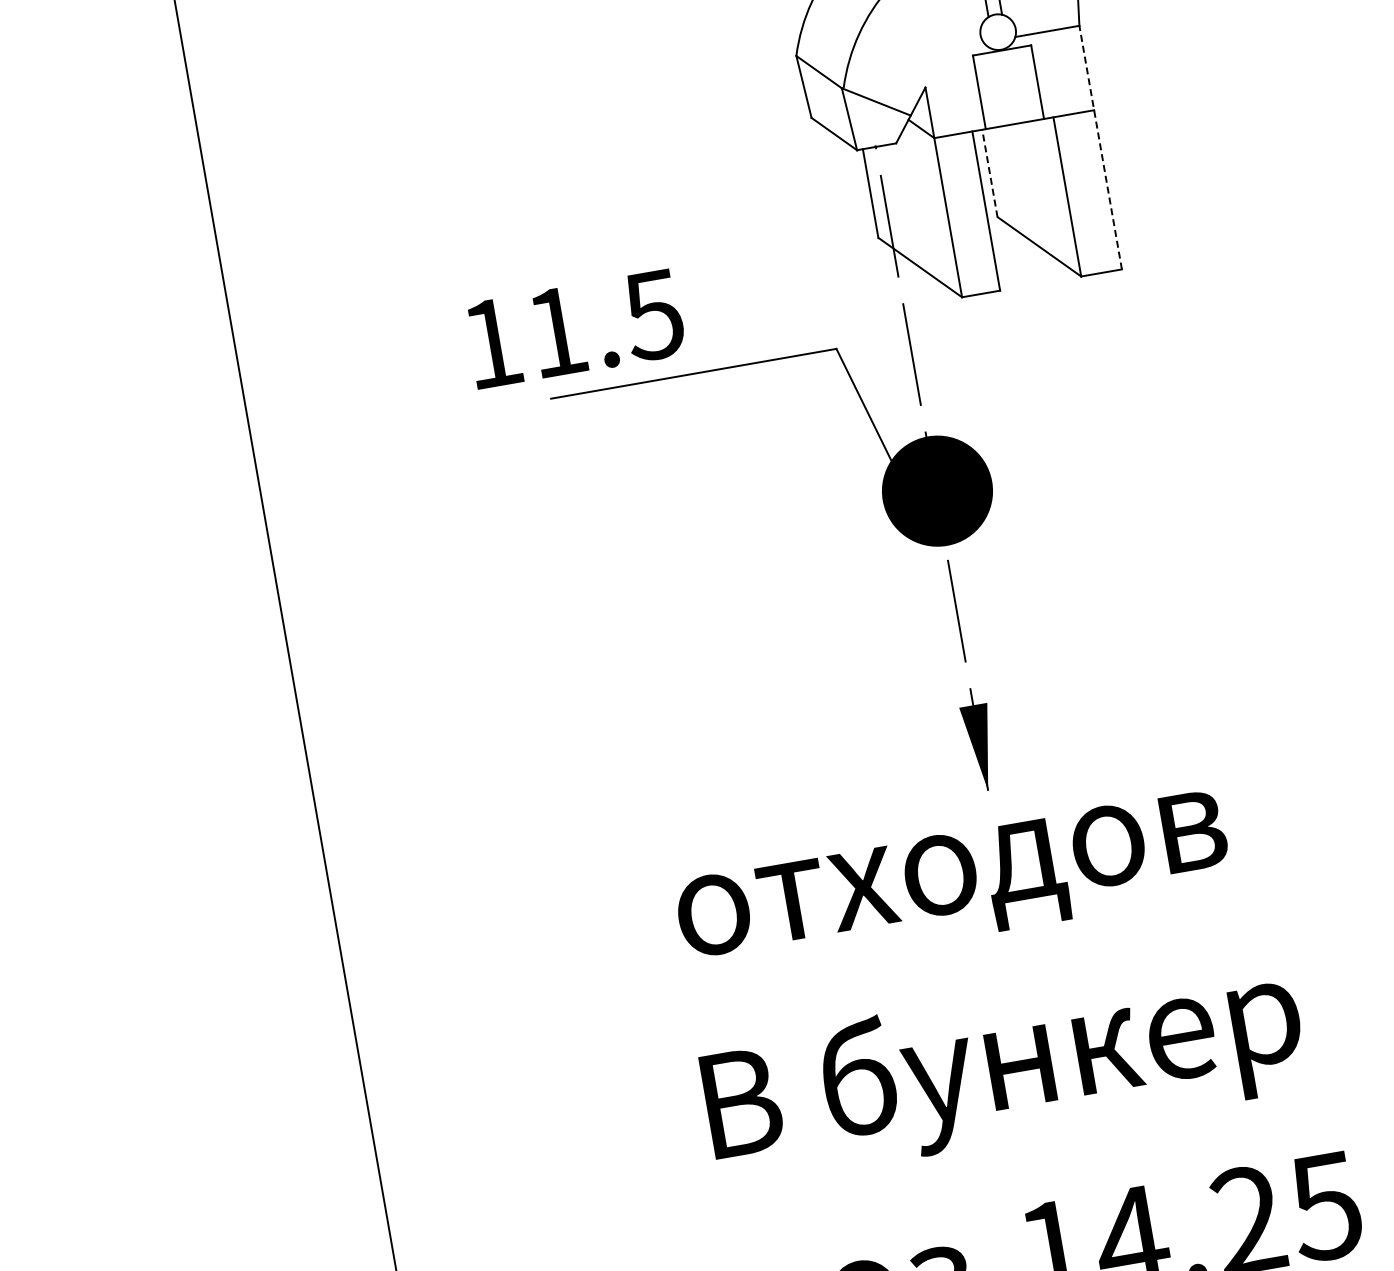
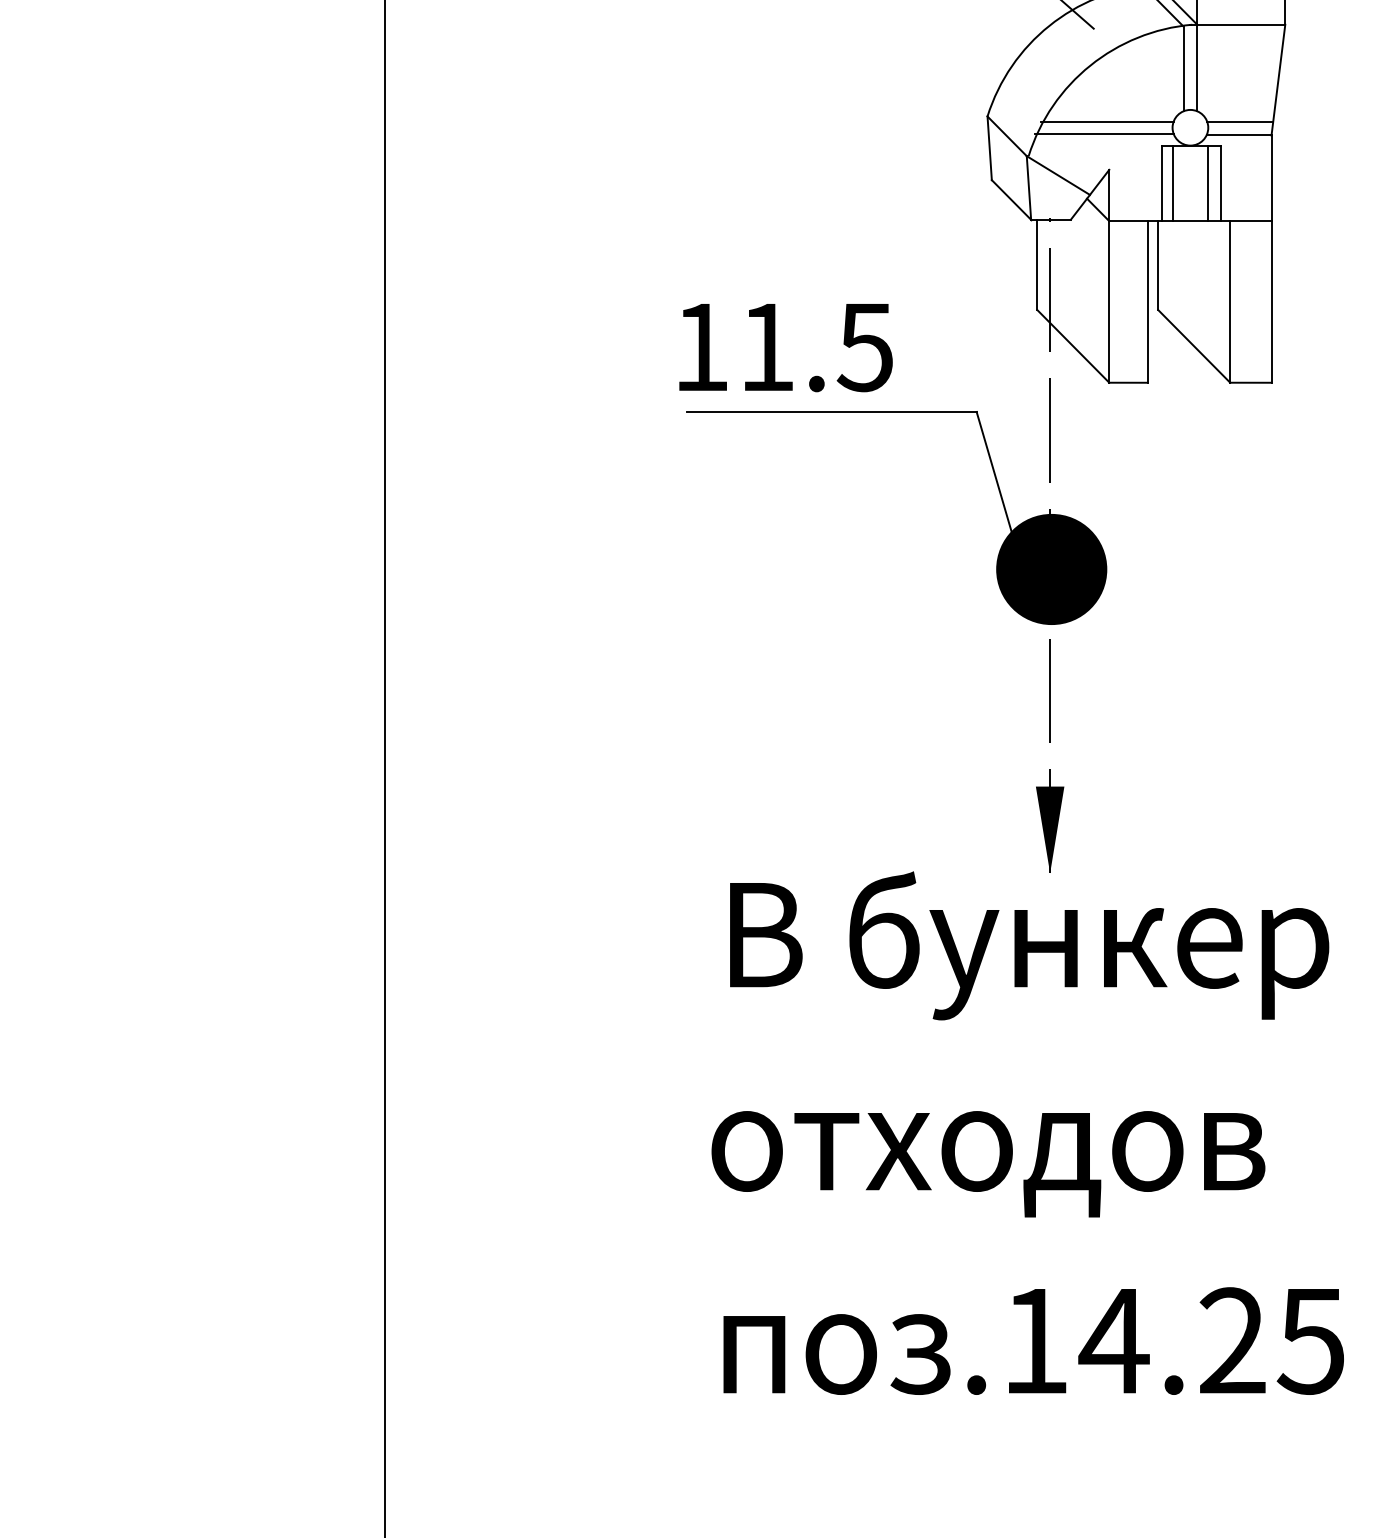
line: (1046, 17) -> (1240, 121), added
line: (915, 40) -> (1107, 121), added
line: (914, 53) -> (1104, 134), added
line: (1025, 83) -> (1208, 183), added
line: (990, 90) -> (1172, 183), added
line: (1100, 148) -> (1271, 259), dashed -> solid
line: (989, 173) -> (1157, 265), dashed -> solid
text: (575, 330) -> (785, 348), moved
text: (977, 865) -> (1026, 945), отходов -> В бункер
text: (1000, 1067) -> (1014, 1148), В бункер -> отходов

